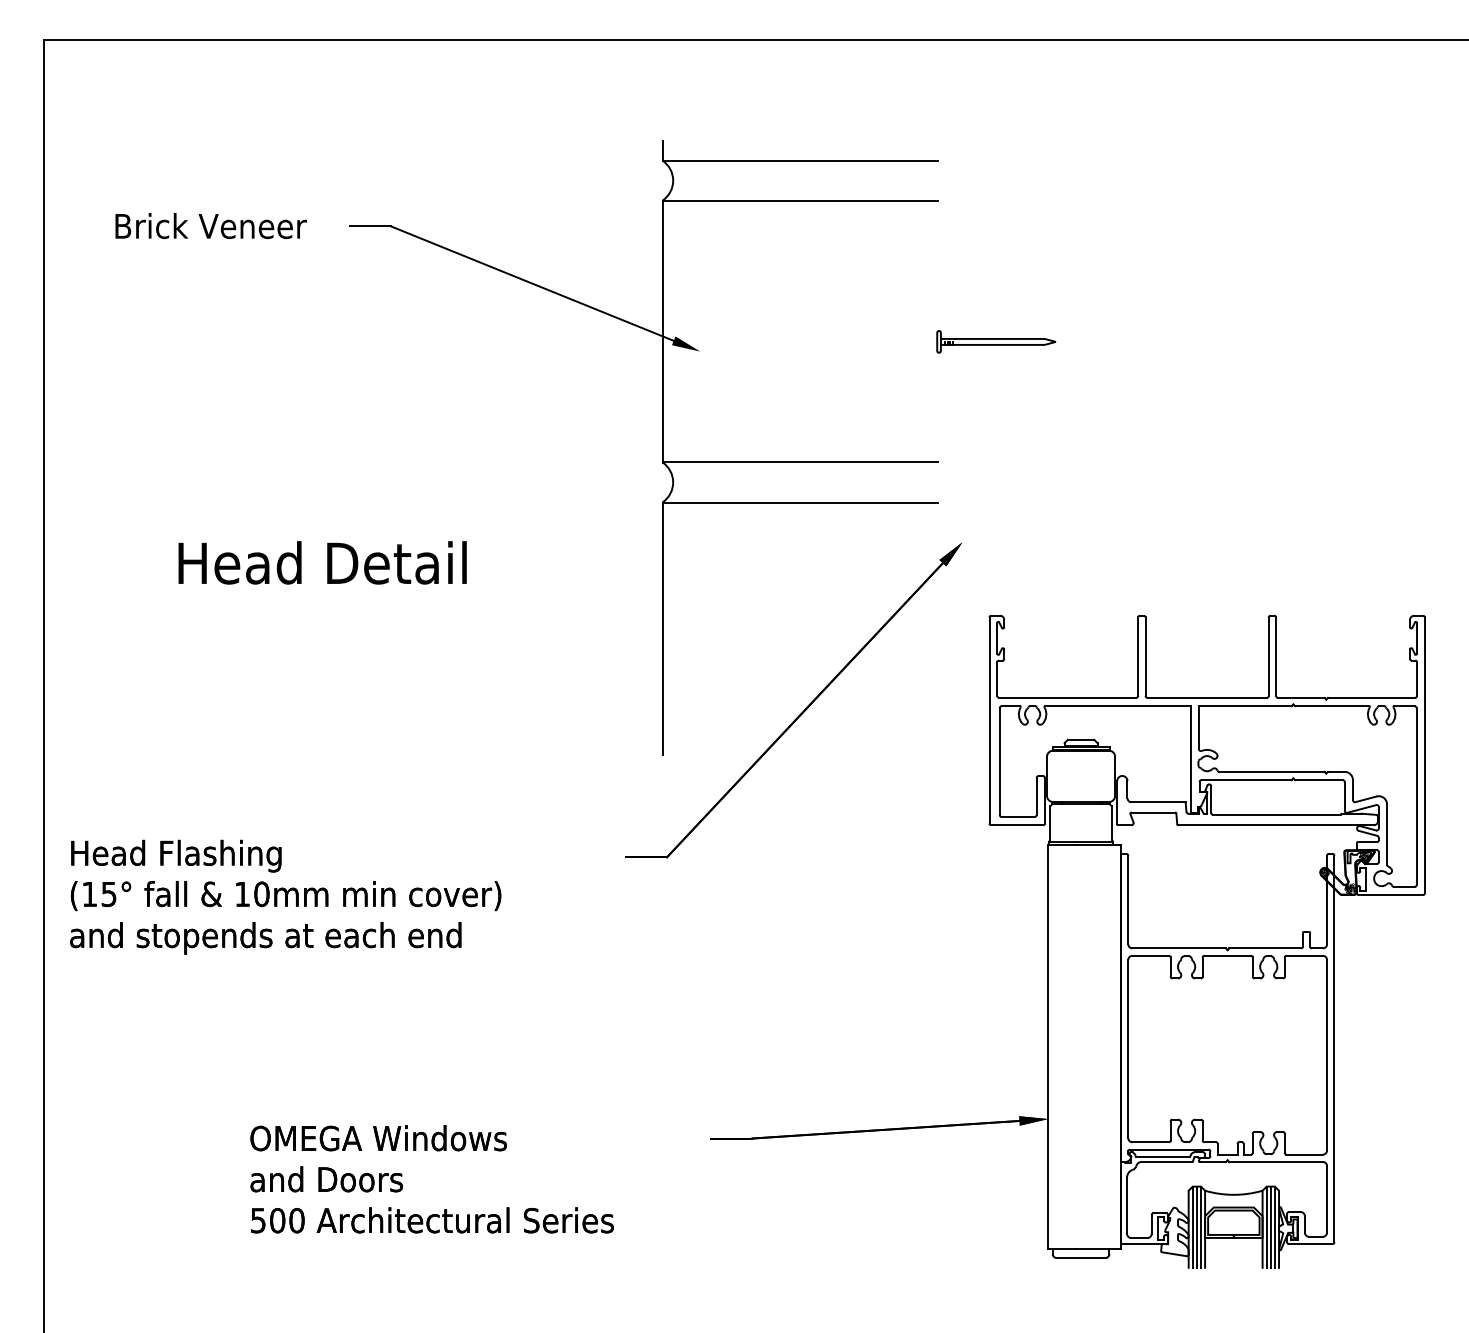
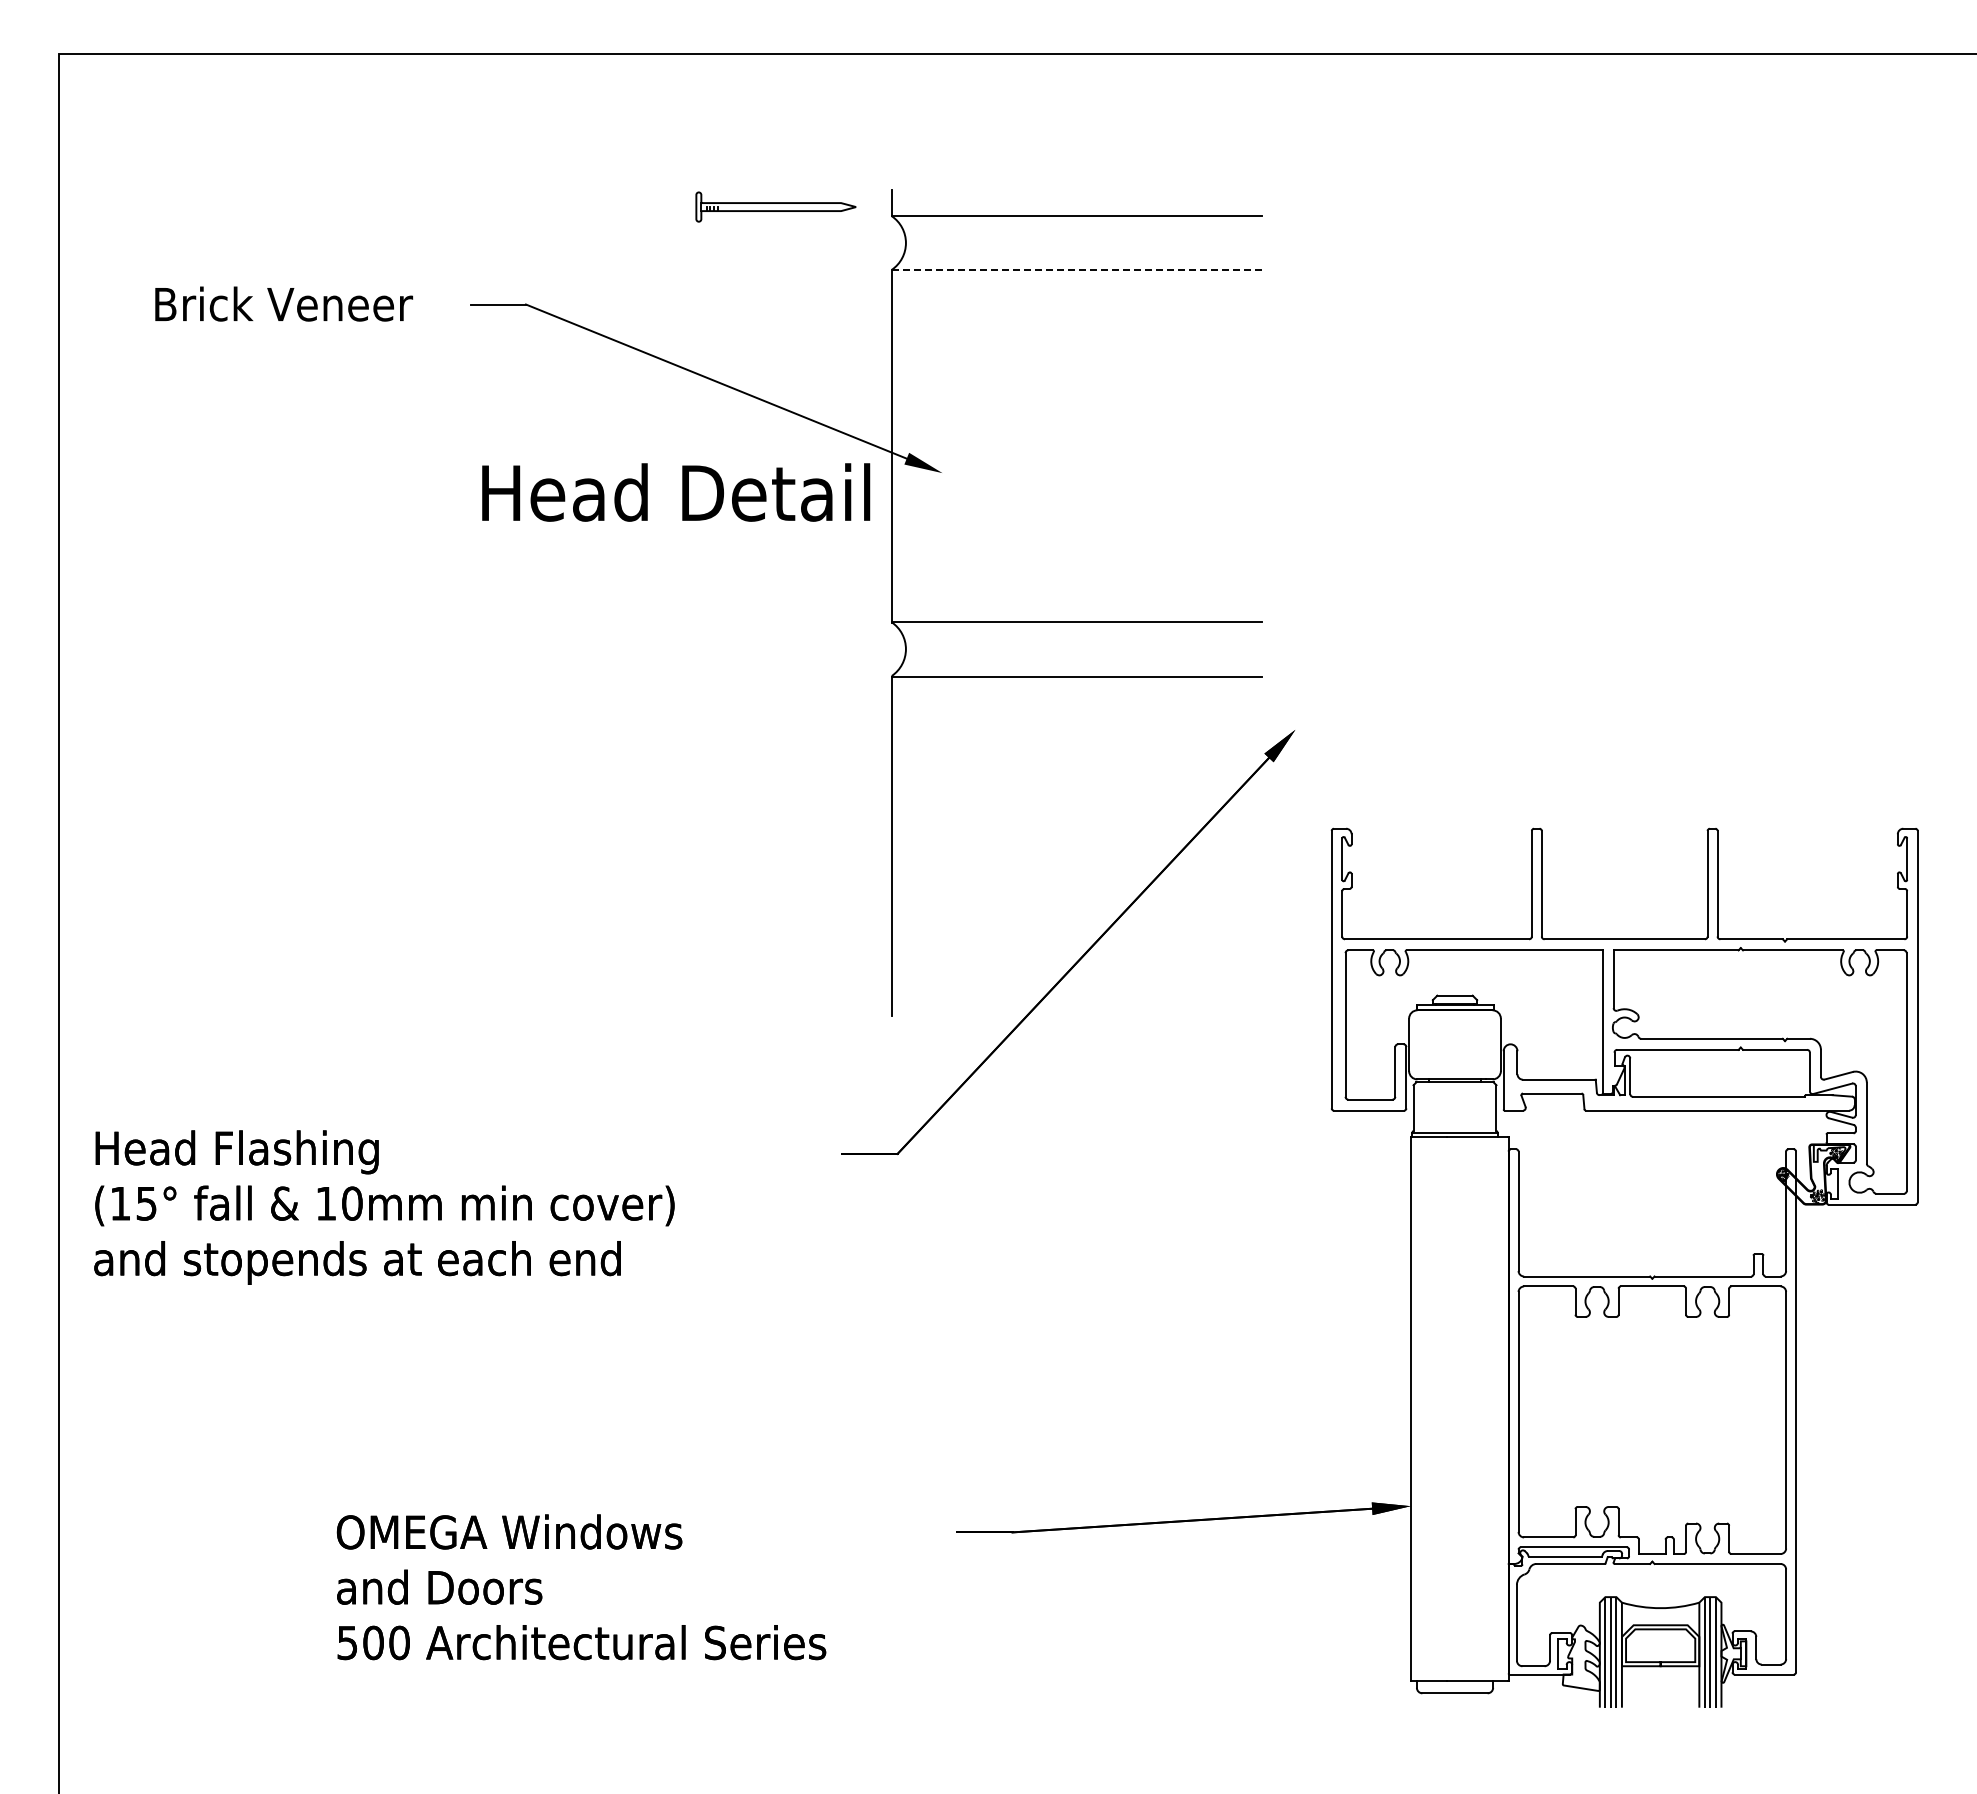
line: (800, 201) -> (1077, 270), solid -> dashed
part: (996, 341) -> (775, 206), moved
text: (322, 562) -> (676, 492), moved

